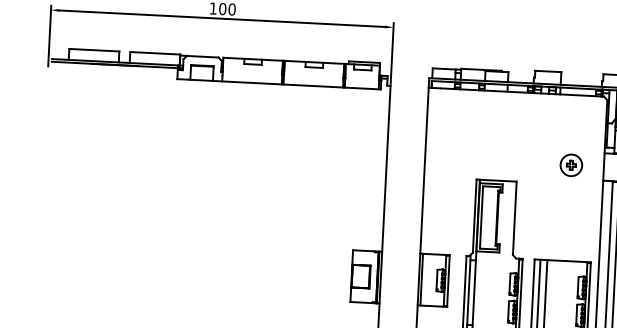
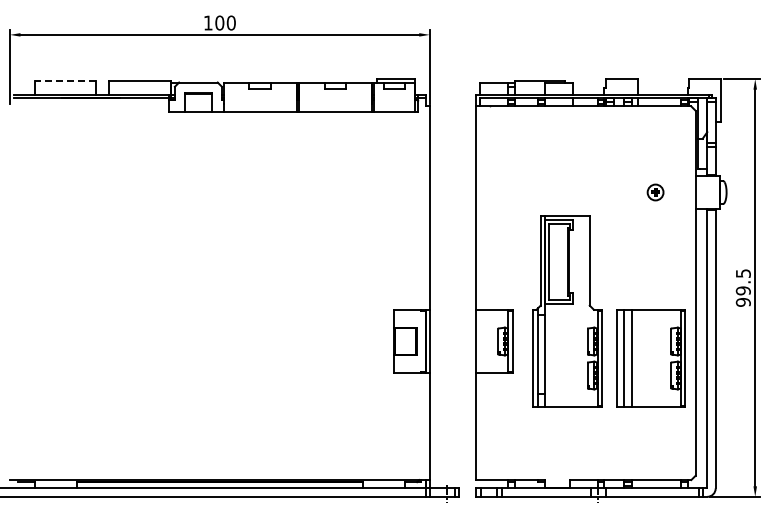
line: (94, 50) -> (65, 81), solid -> dashed
part: (571, 165) -> (655, 192), size x0.6
line: (421, 279) -> (479, 341), removed

